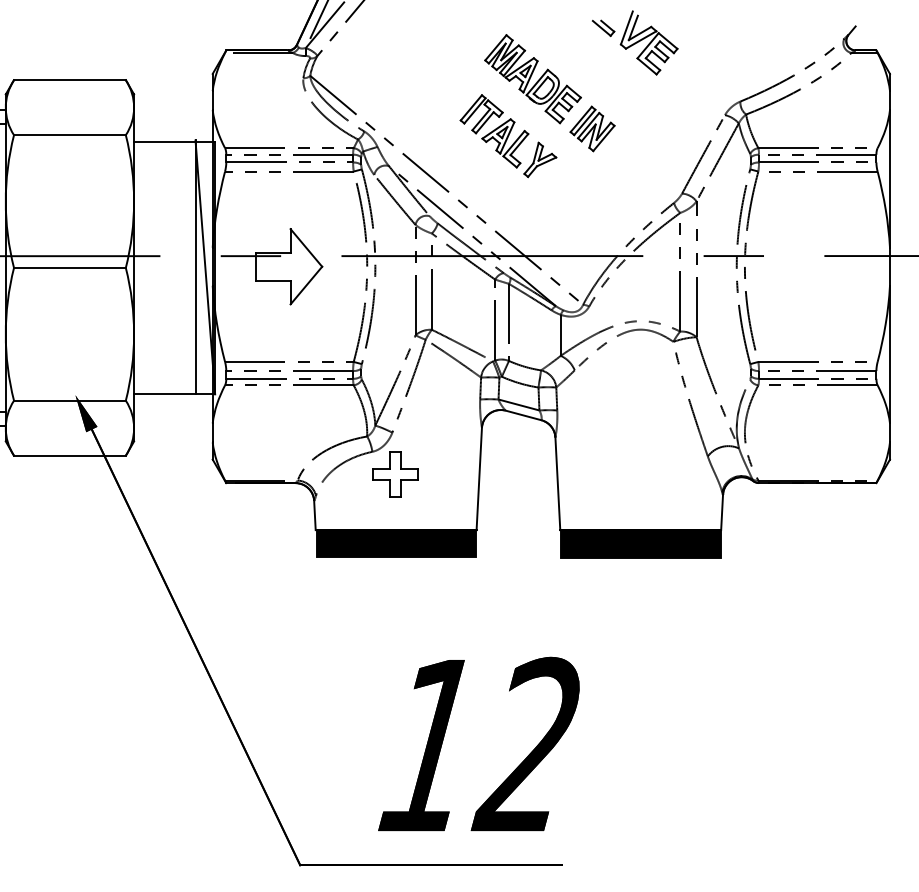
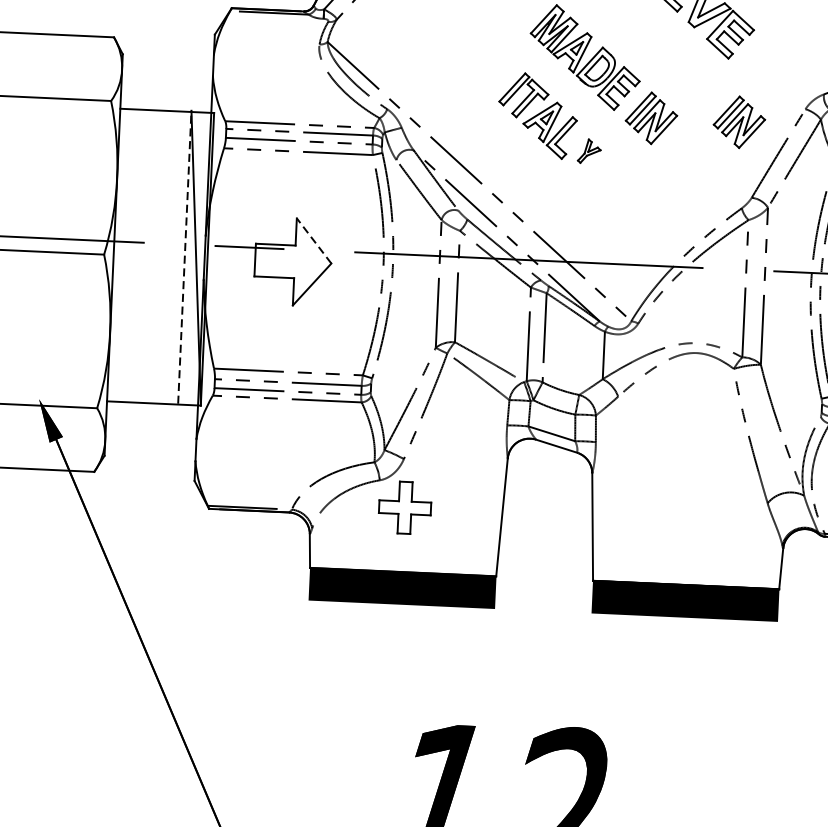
part: (668, 128) -> (739, 121), added
part: (540, 159) -> (589, 150), size x0.6
line: (306, 247) -> (314, 240), solid -> dashed
line: (195, 267) -> (184, 257), solid -> dashed

